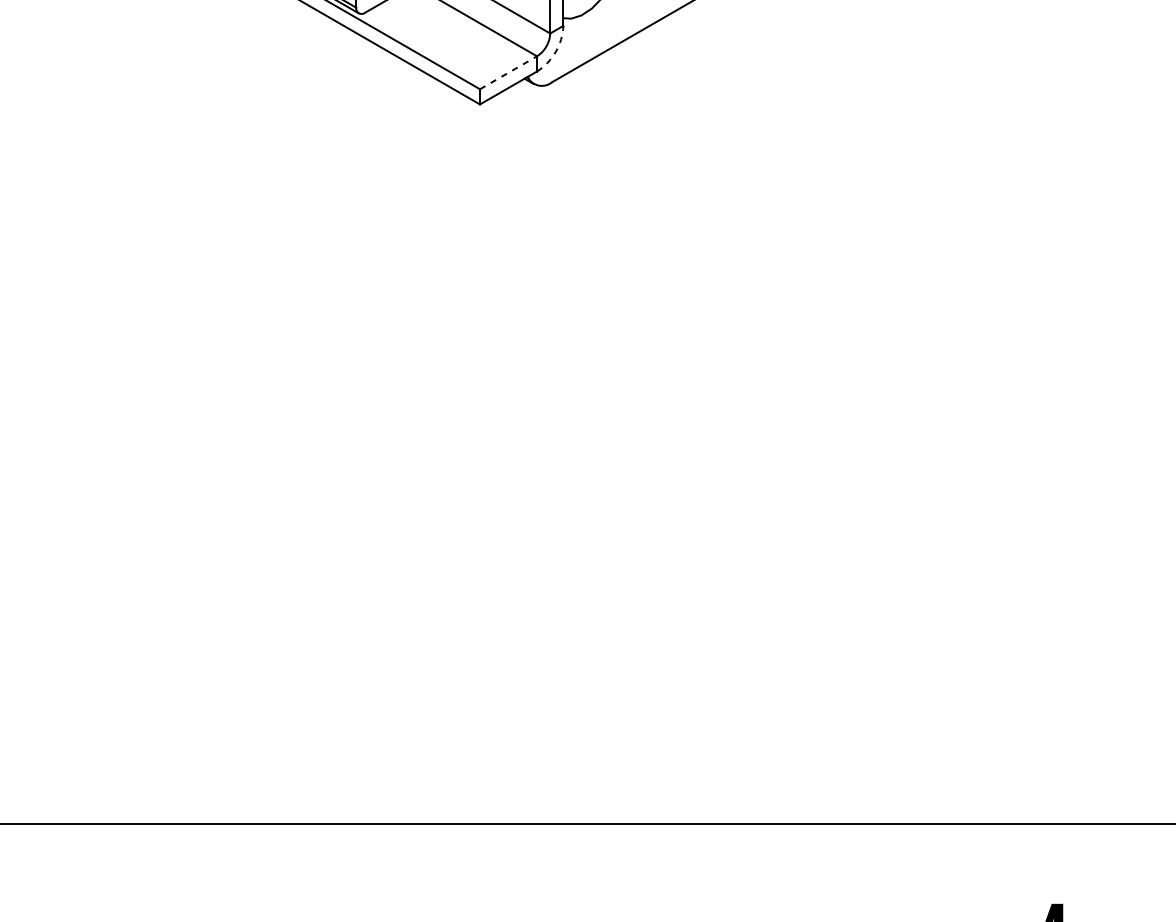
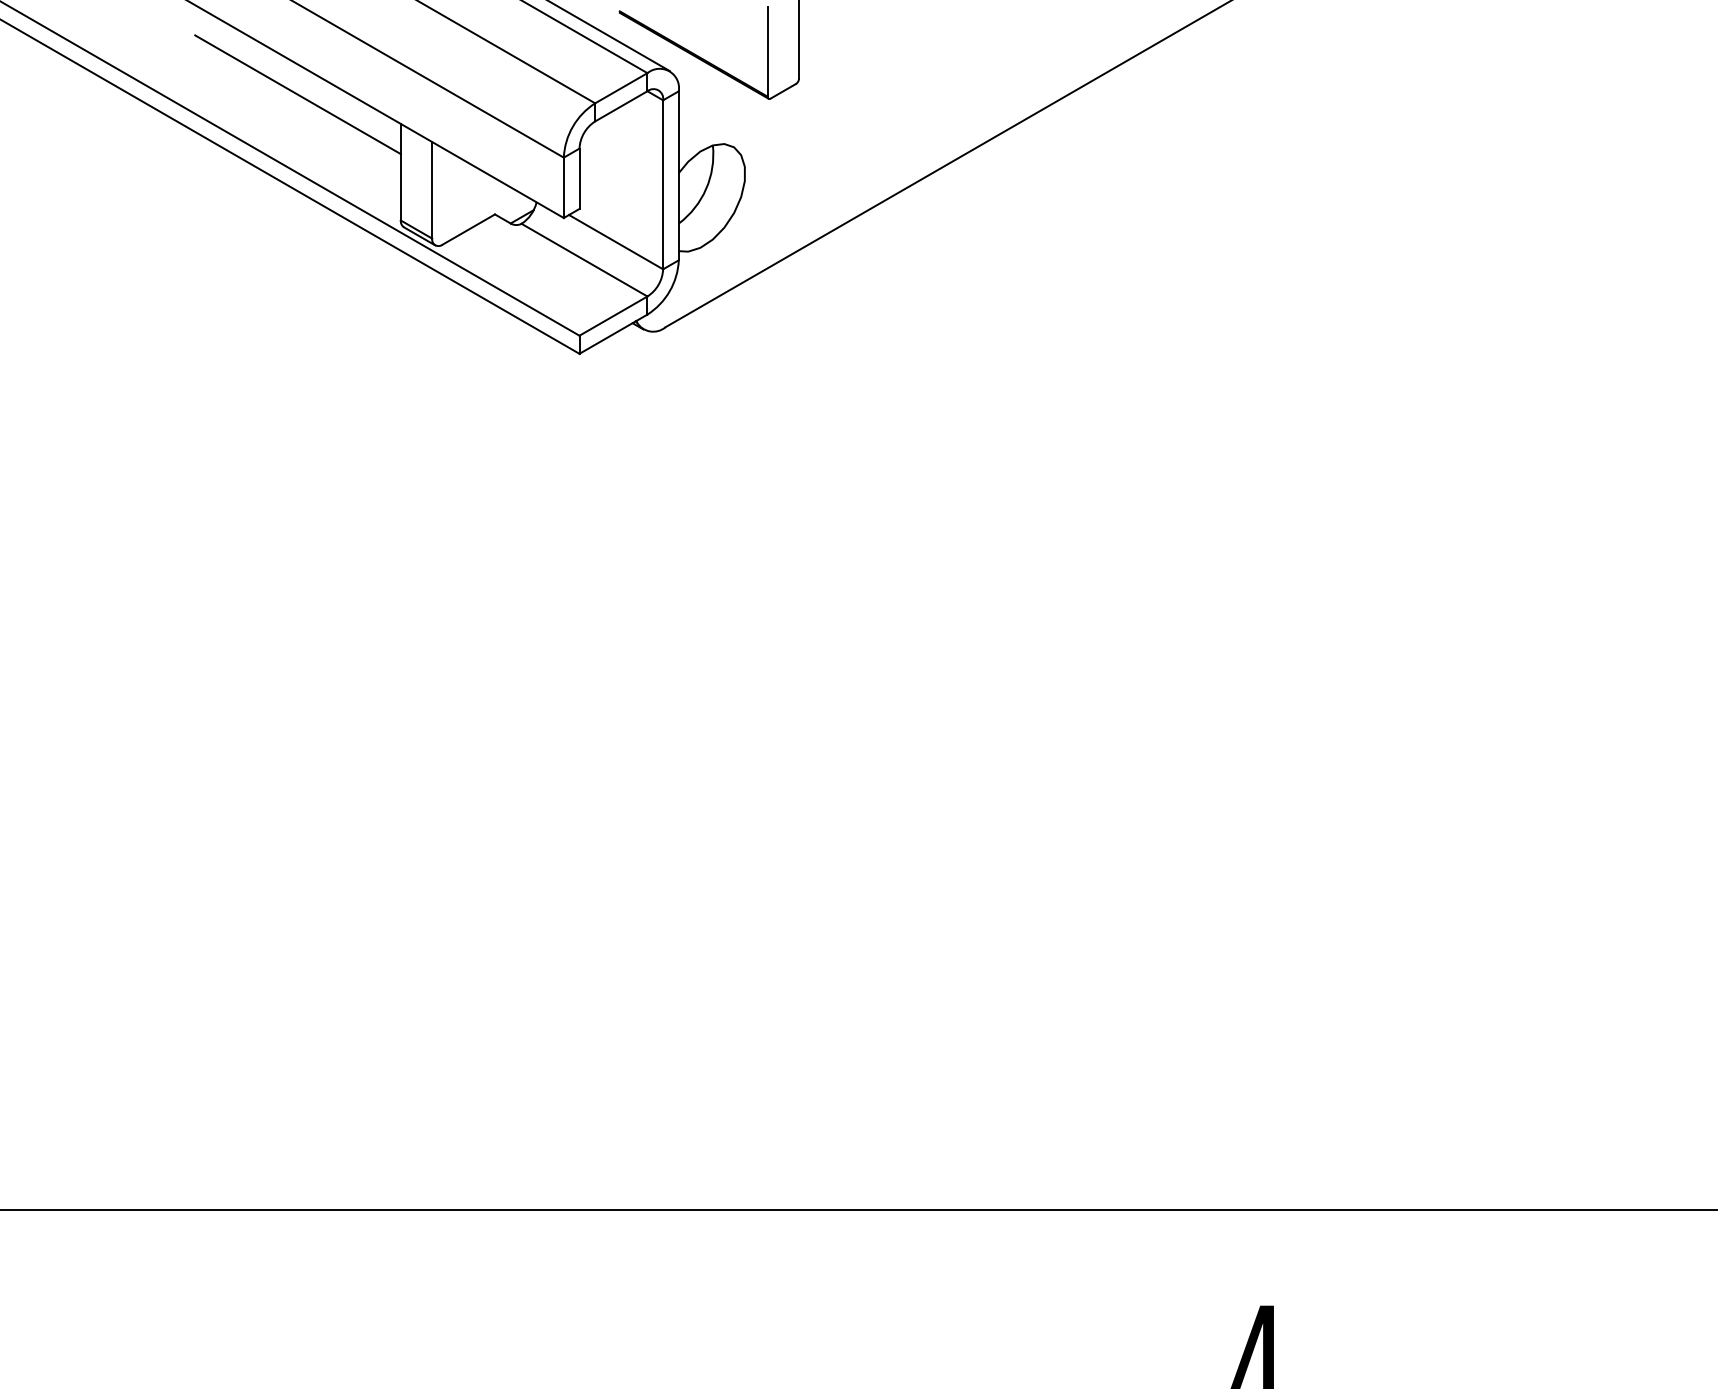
arc: (555, 52) -> (669, 291), dashed -> solid
line: (508, 72) -> (613, 315), dashed -> solid

